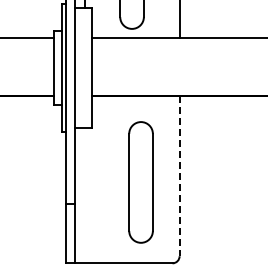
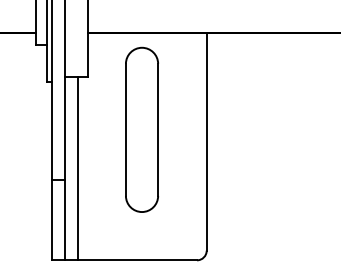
line: (179, 176) -> (206, 142), dashed -> solid
part: (140, 182) -> (141, 129), moved
line: (84, 195) -> (77, 168), added

